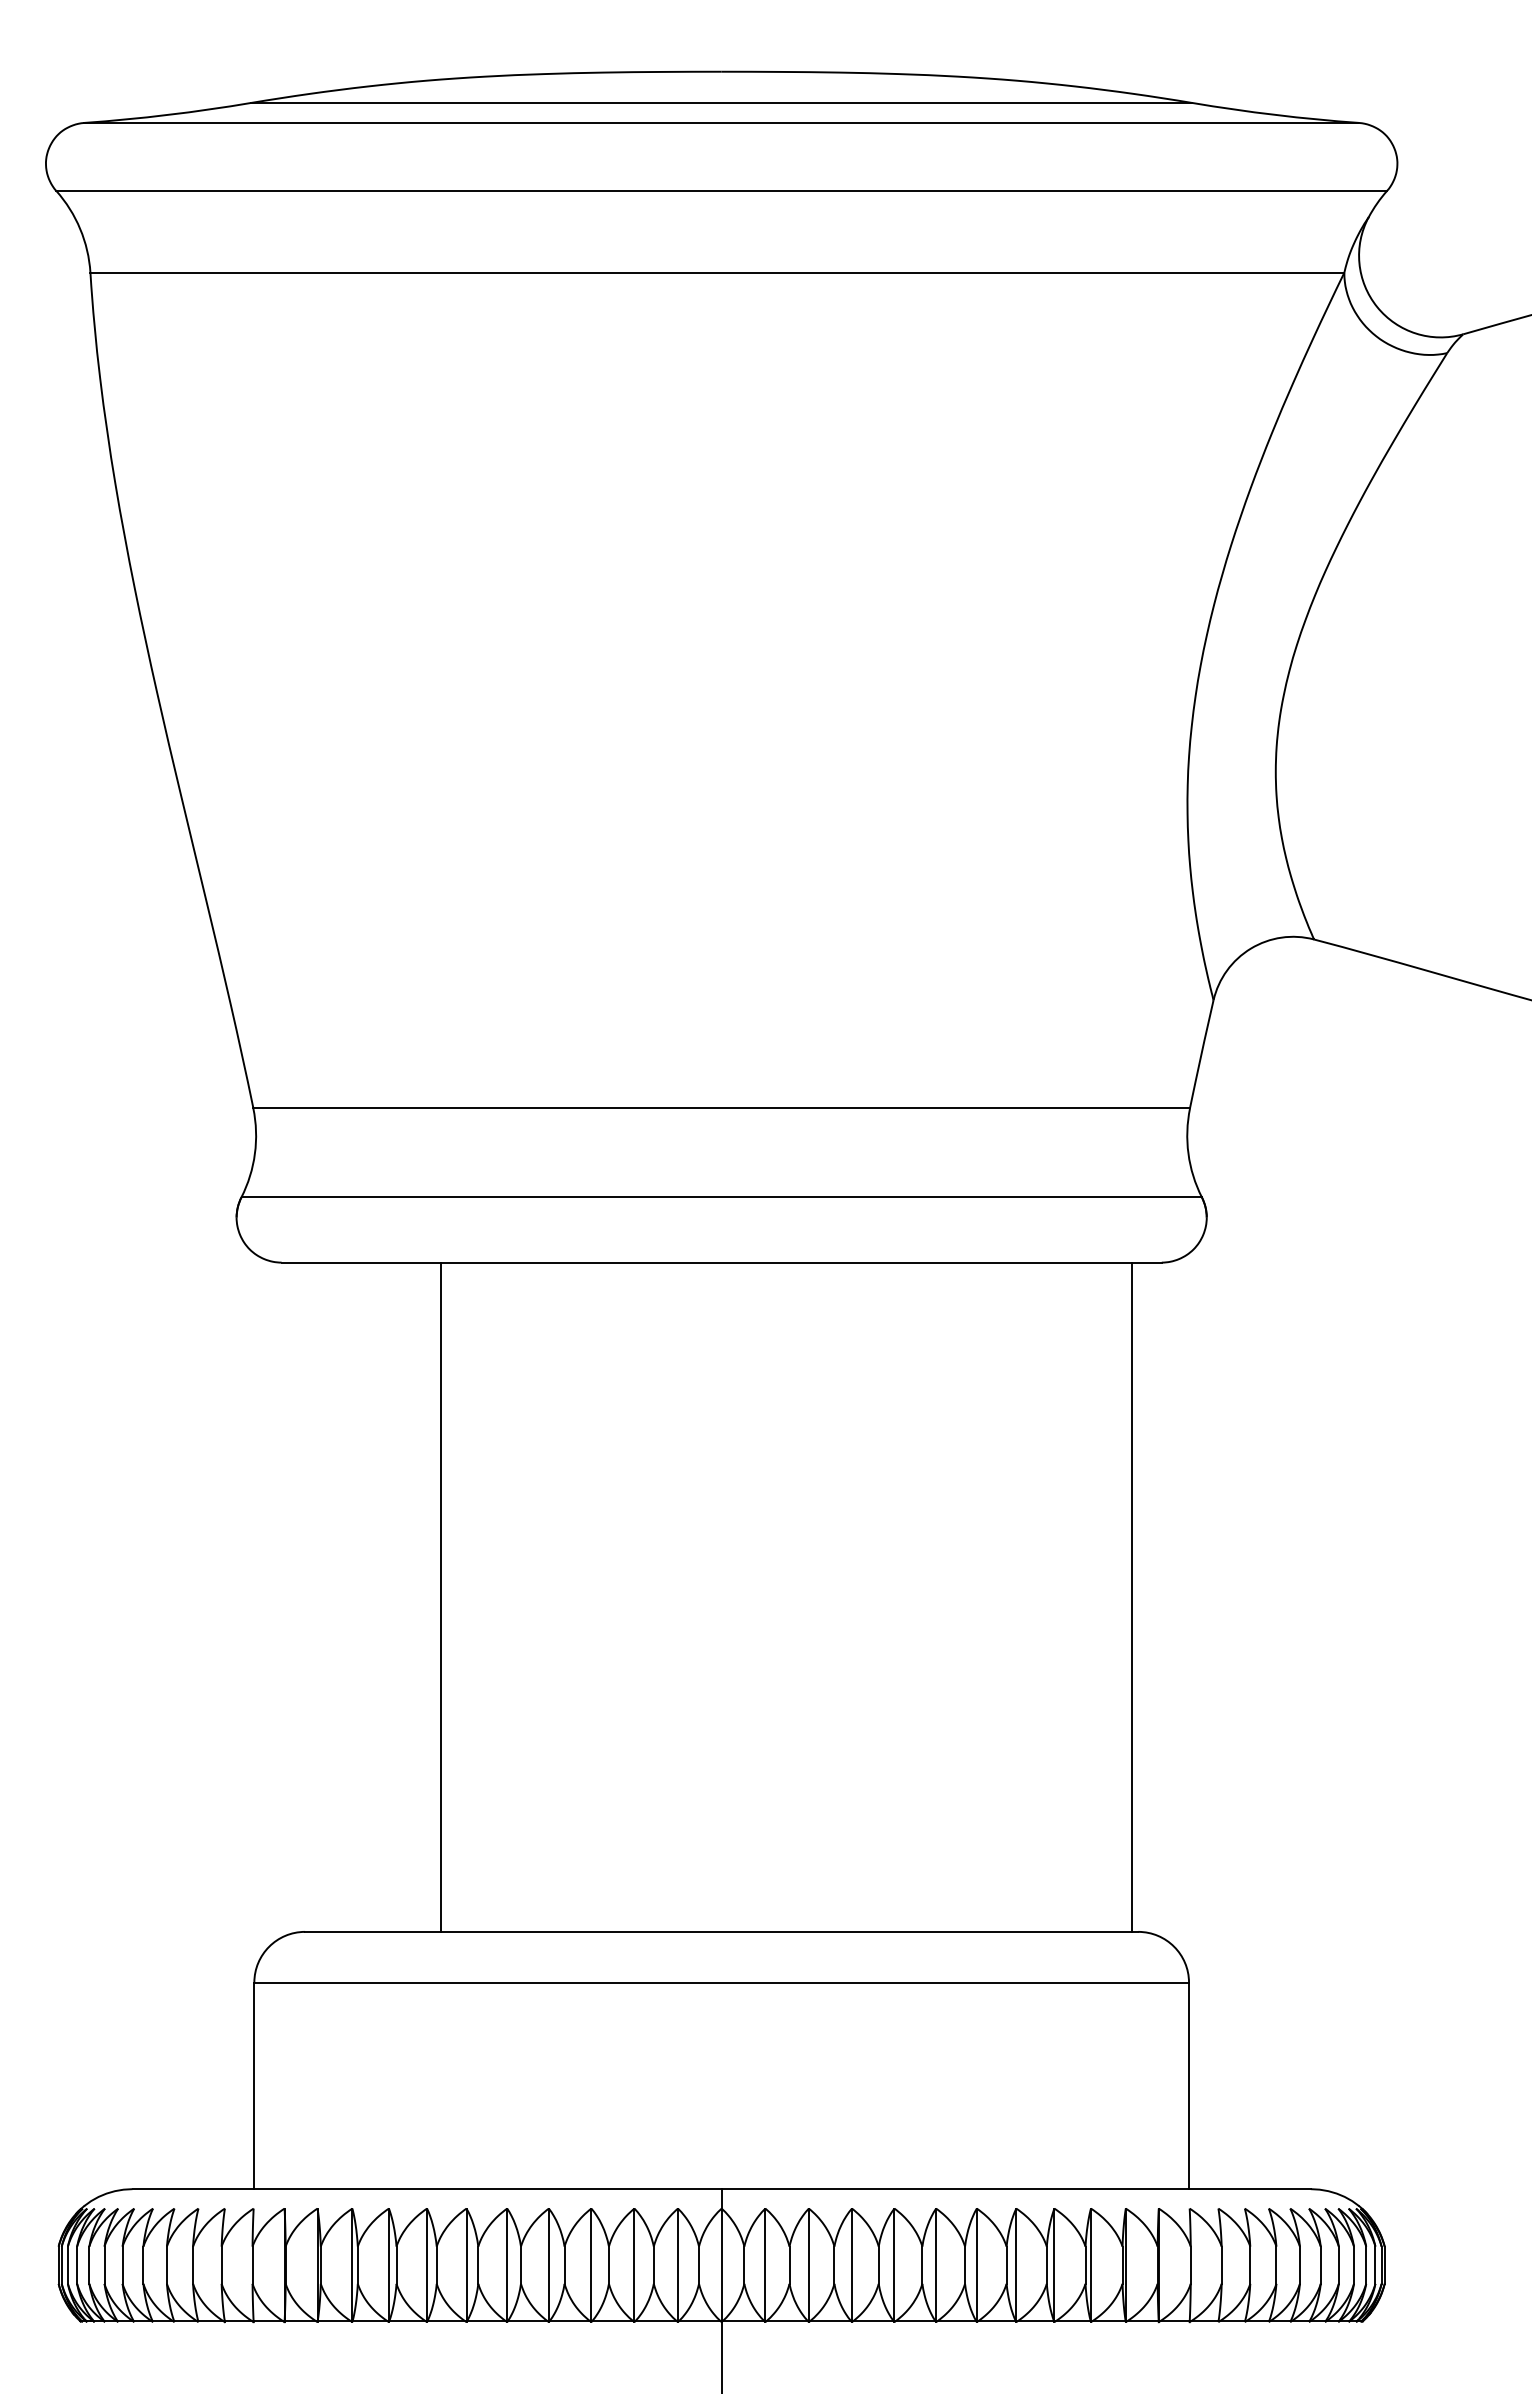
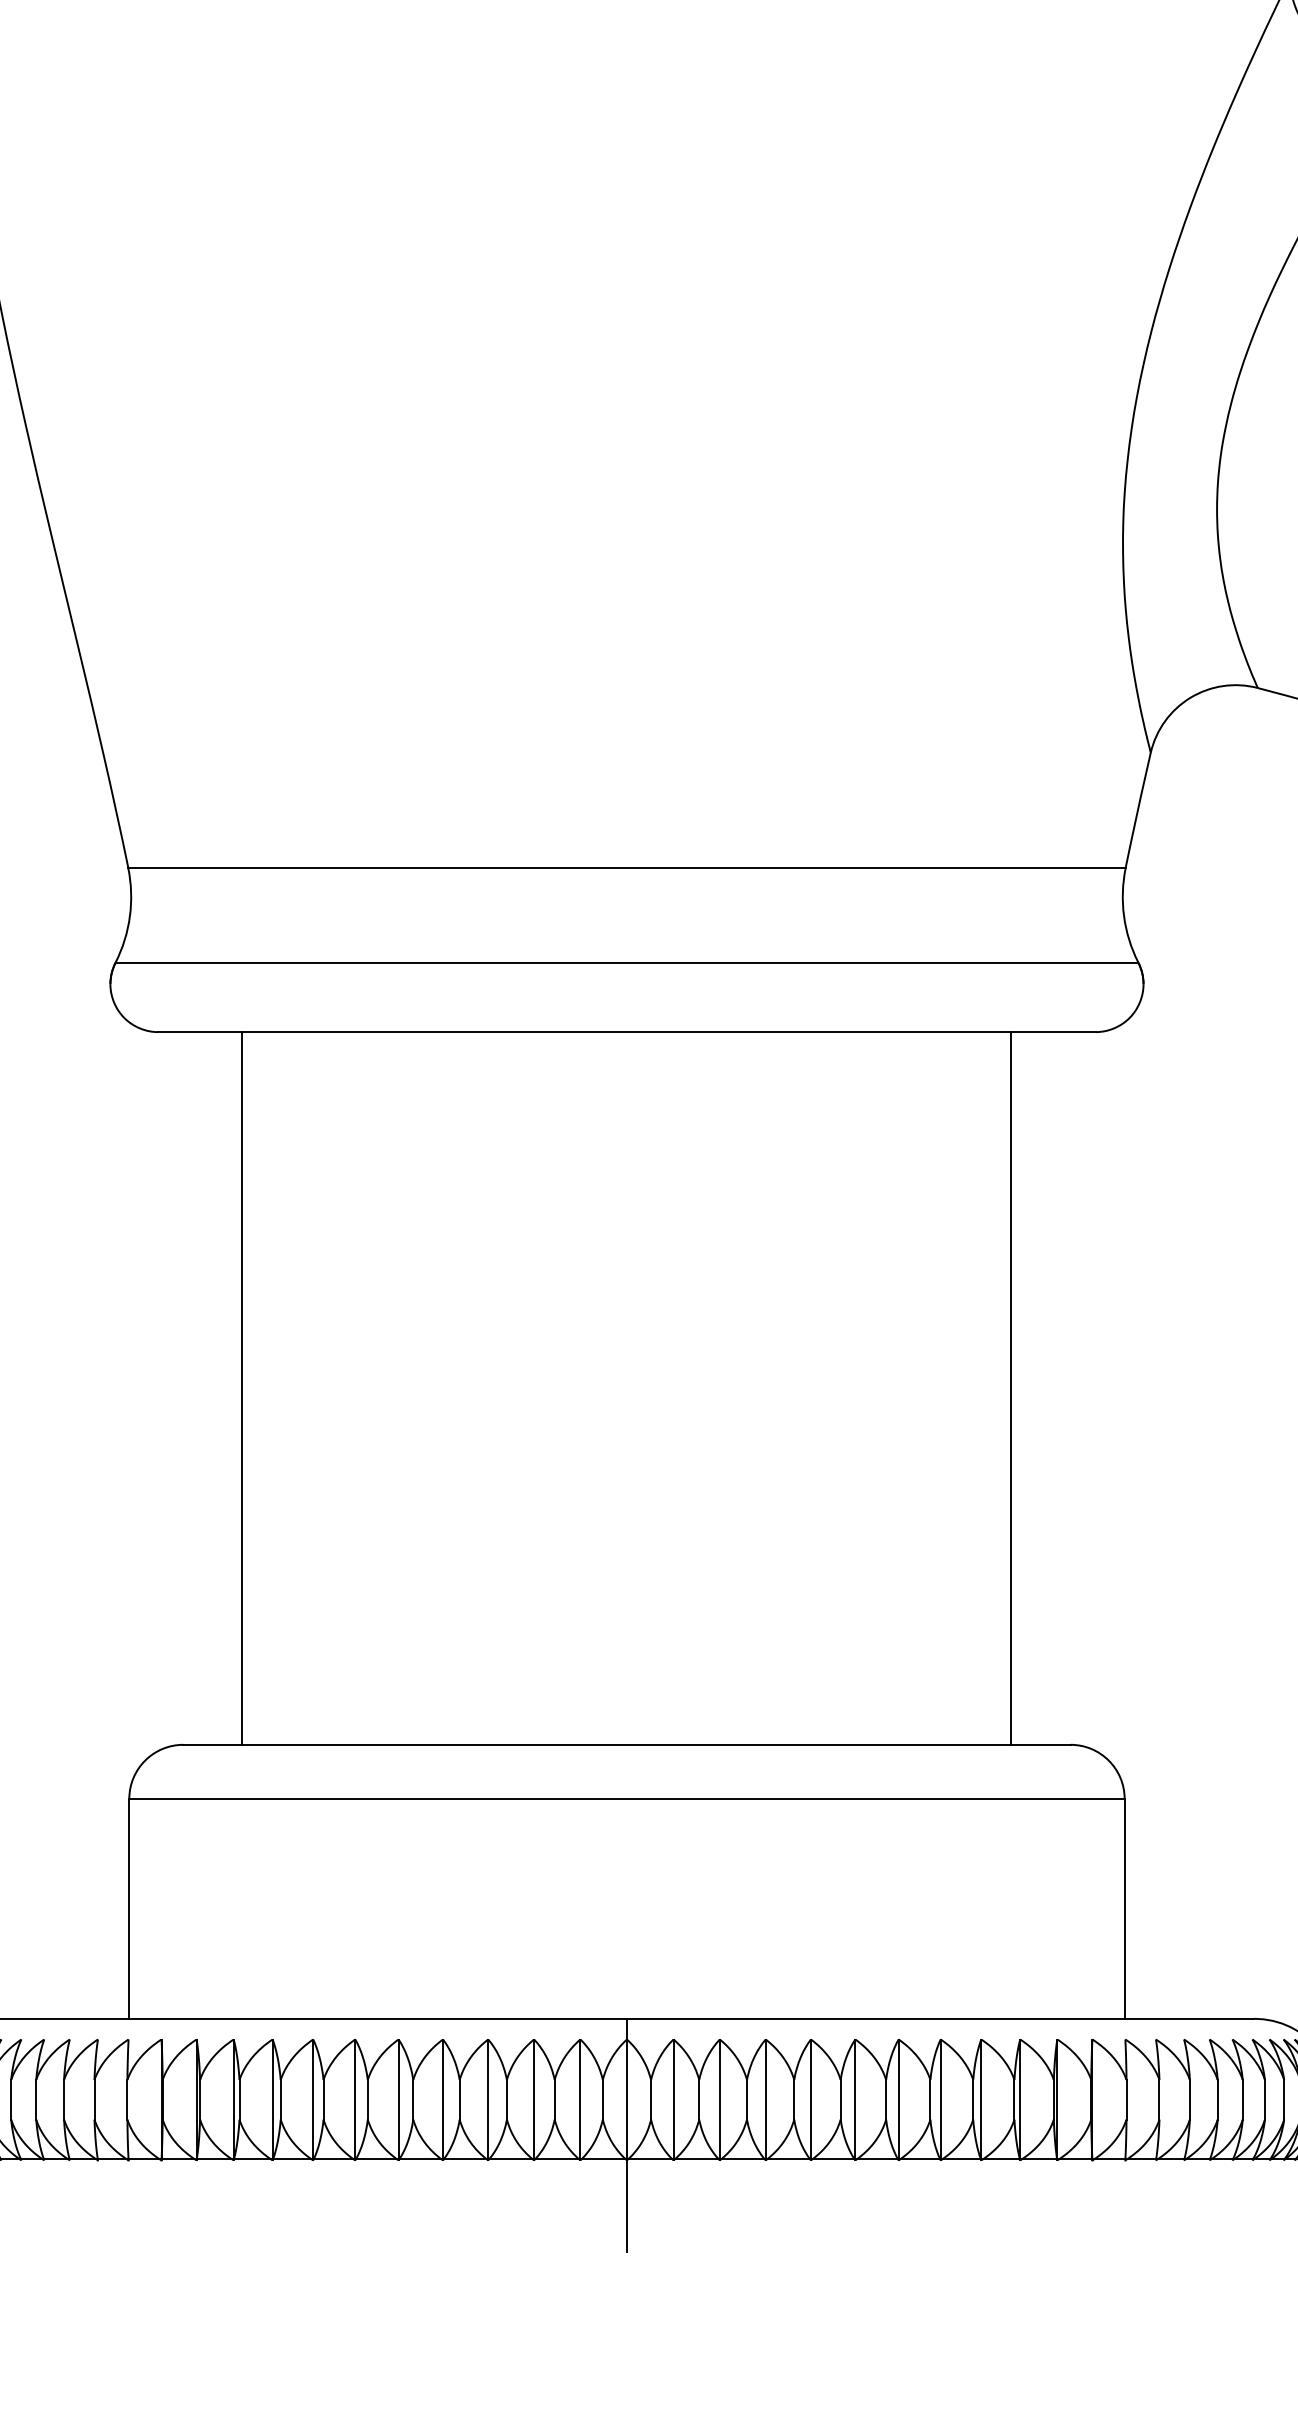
line: (440, 1596) -> (242, 1387), moved
line: (1131, 1596) -> (1011, 1387), moved

